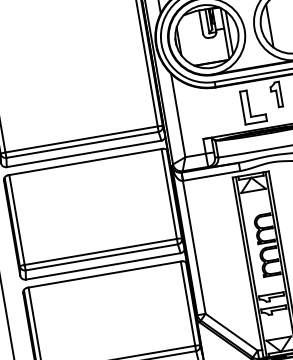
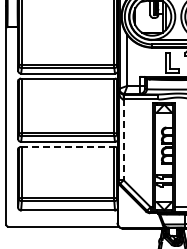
line: (194, 248) -> (123, 140), solid -> dashed
line: (105, 273) -> (68, 146), solid -> dashed

